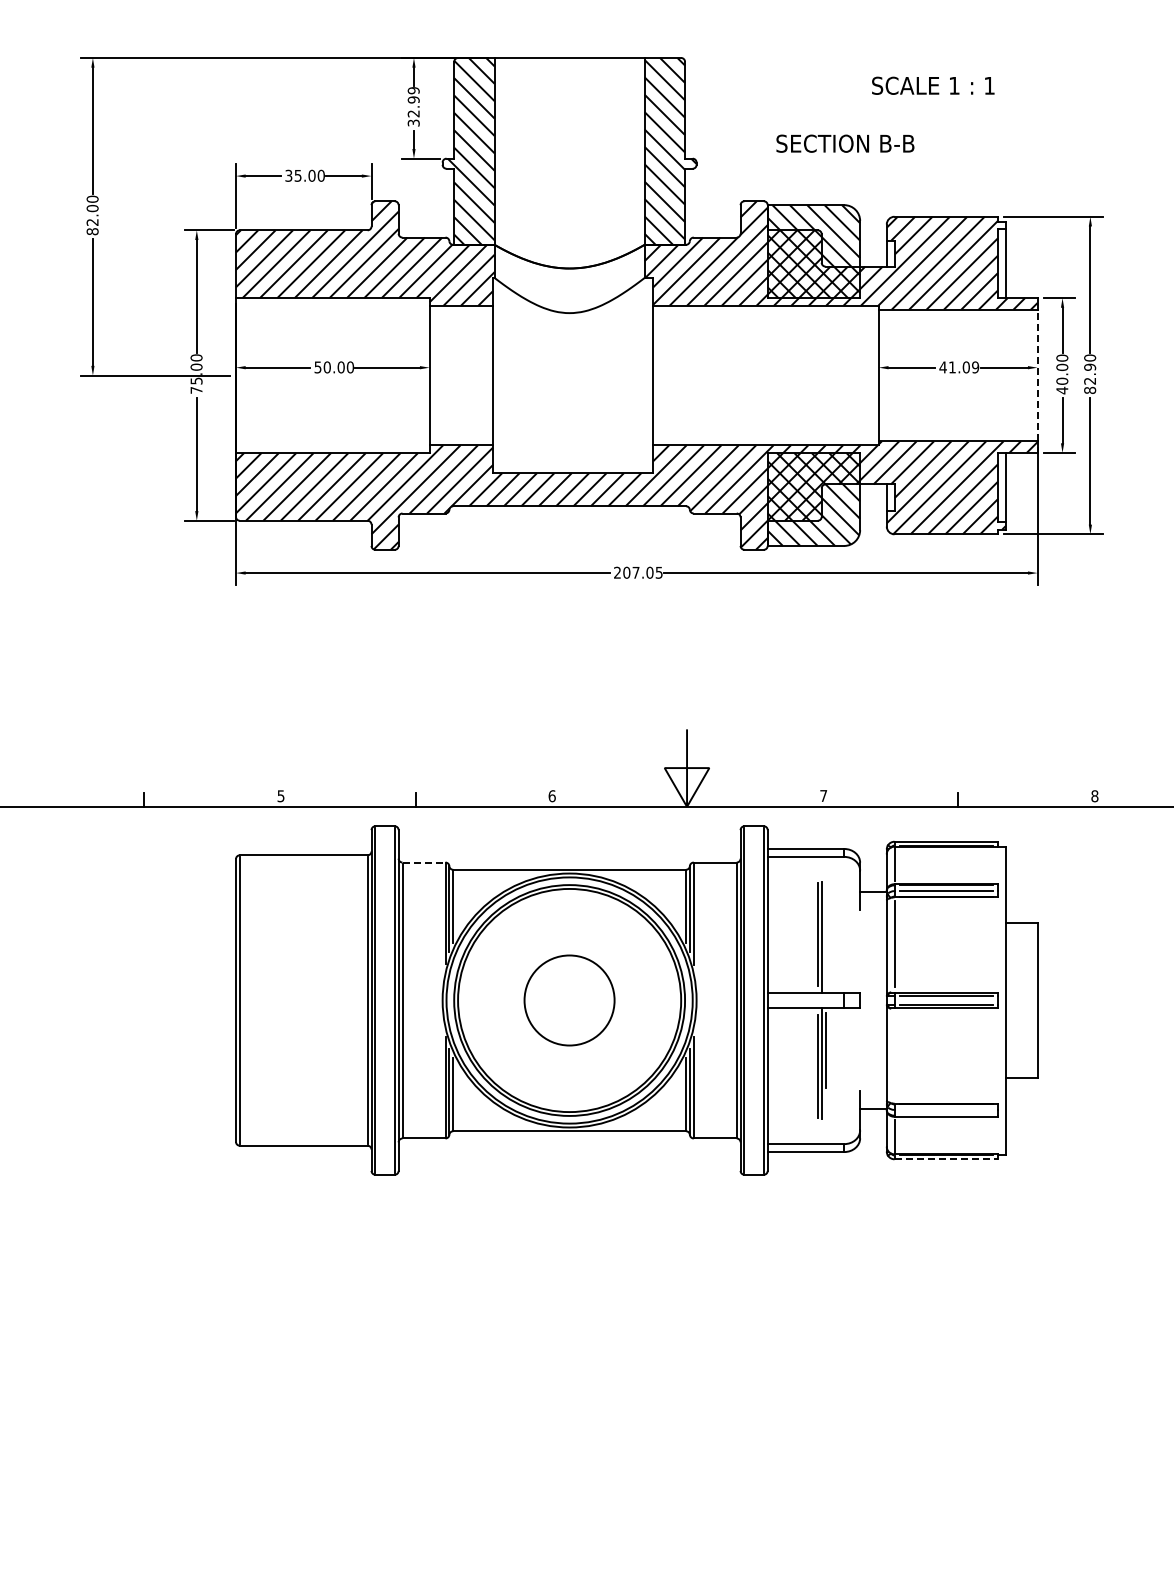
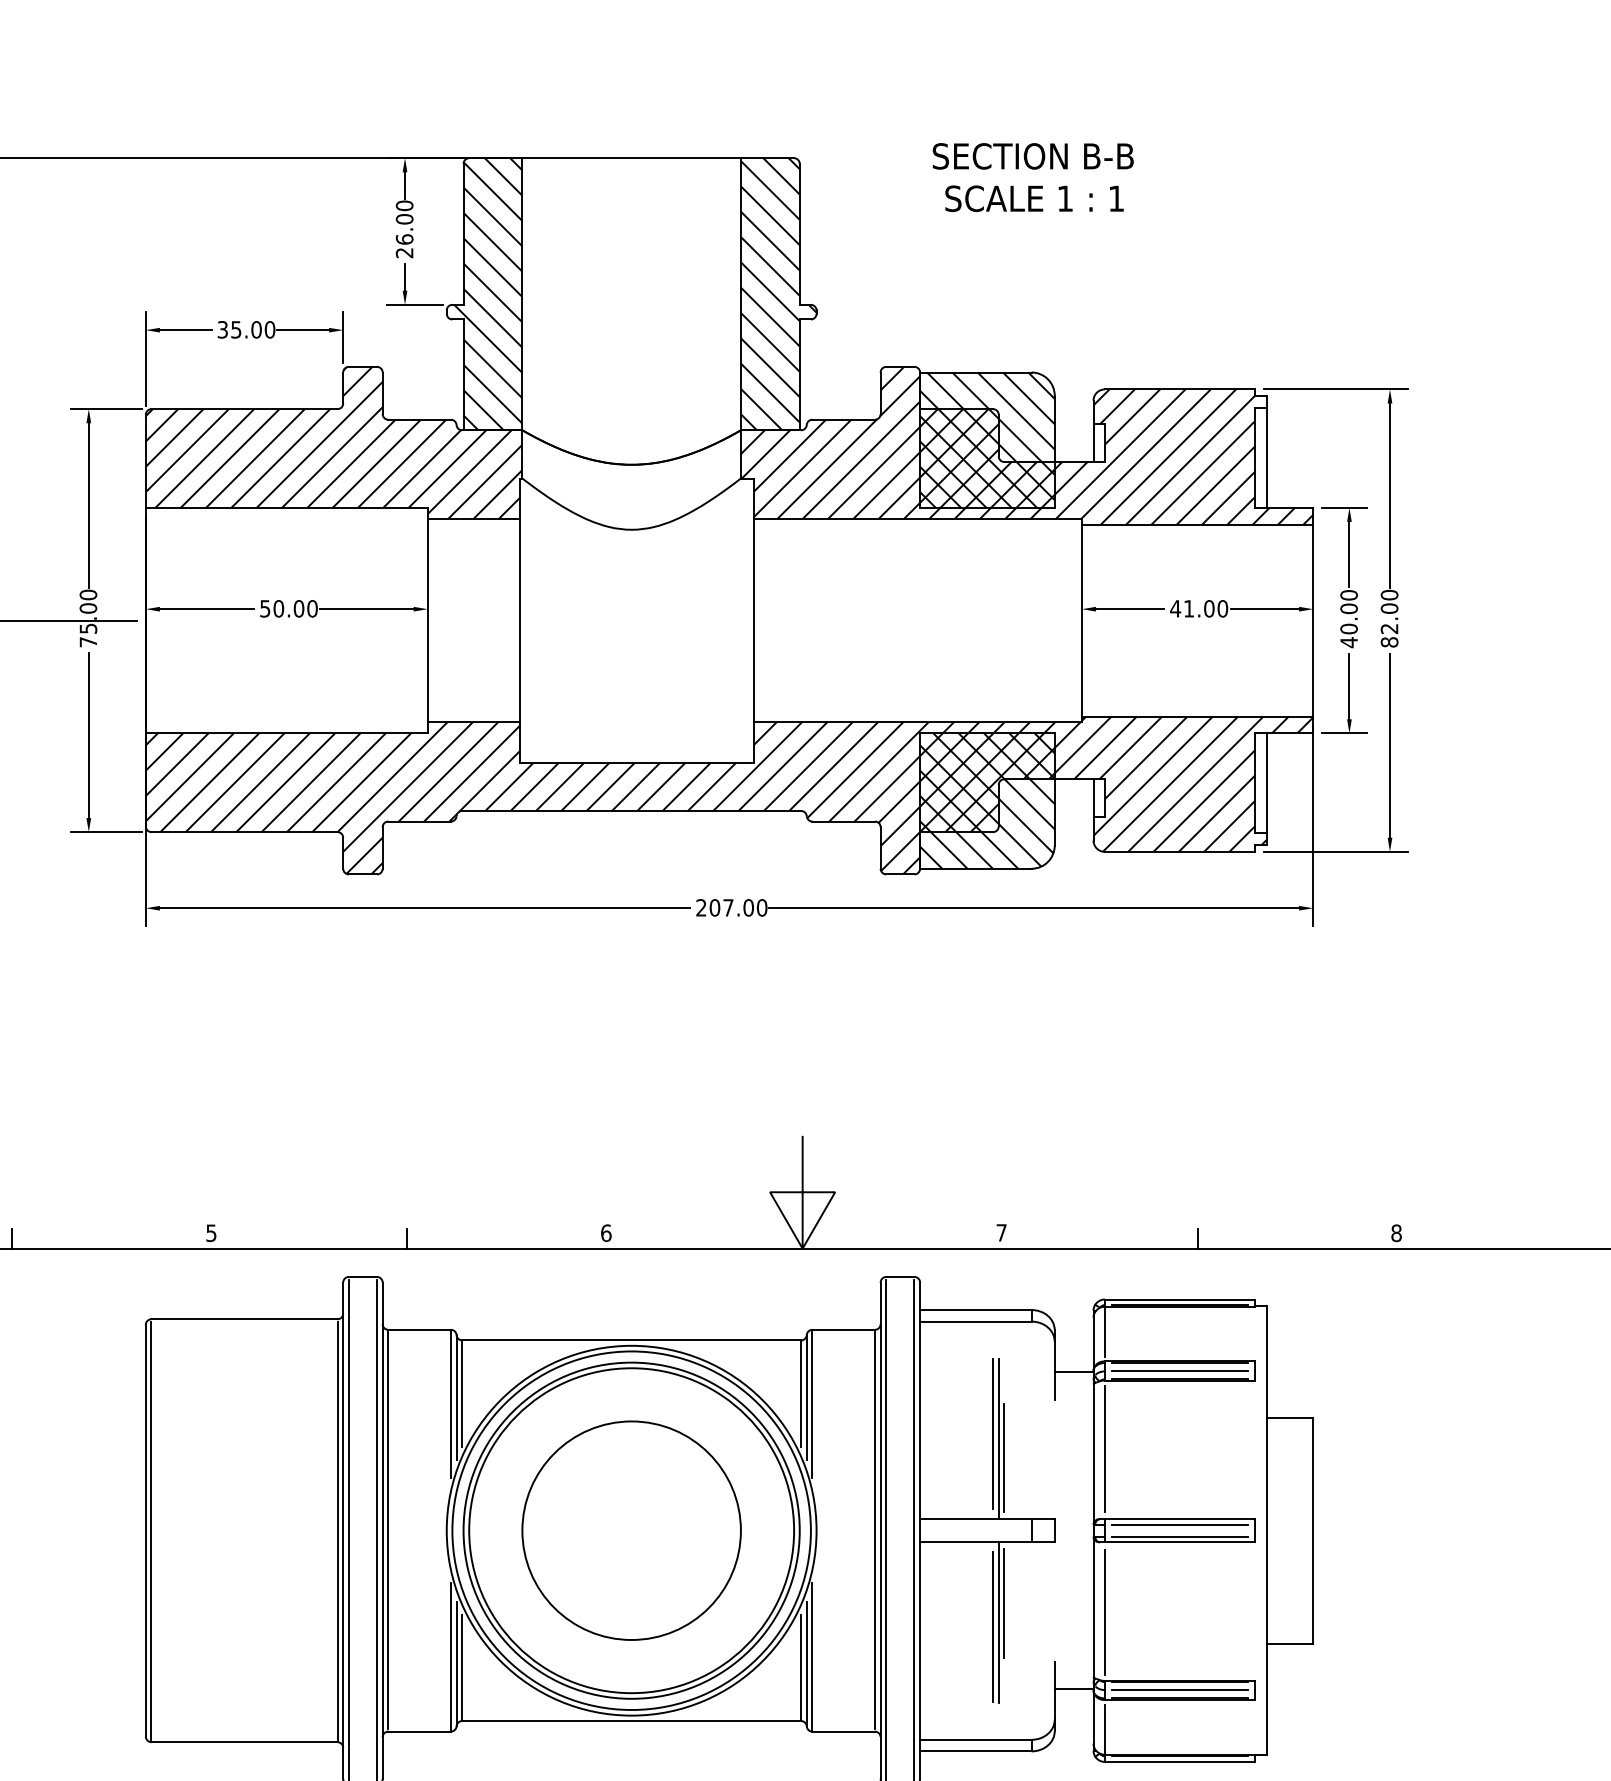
text: (933, 85) -> (1034, 198), moved
text: (413, 106) -> (404, 228), 32.99 -> 26.00
text: (845, 143) -> (1033, 156), moved
text: (975, 367) -> (1222, 608), 41.09 -> 41.00
text: (1090, 367) -> (1390, 608), 82.90 -> 82.00
line: (1037, 375) -> (1312, 620), dashed -> solid
text: (658, 572) -> (761, 907), 207.05 -> 207.00
line: (424, 862) -> (420, 1329), dashed -> solid
line: (825, 950) -> (1004, 1457), added
circle: (569, 1000) -> (631, 1530), size x1.67
line: (894, 1056) -> (1104, 1612), added
line: (945, 1109) -> (1179, 1689), added
line: (945, 1115) -> (1179, 1698), added
line: (946, 1159) -> (1180, 1762), dashed -> solid

